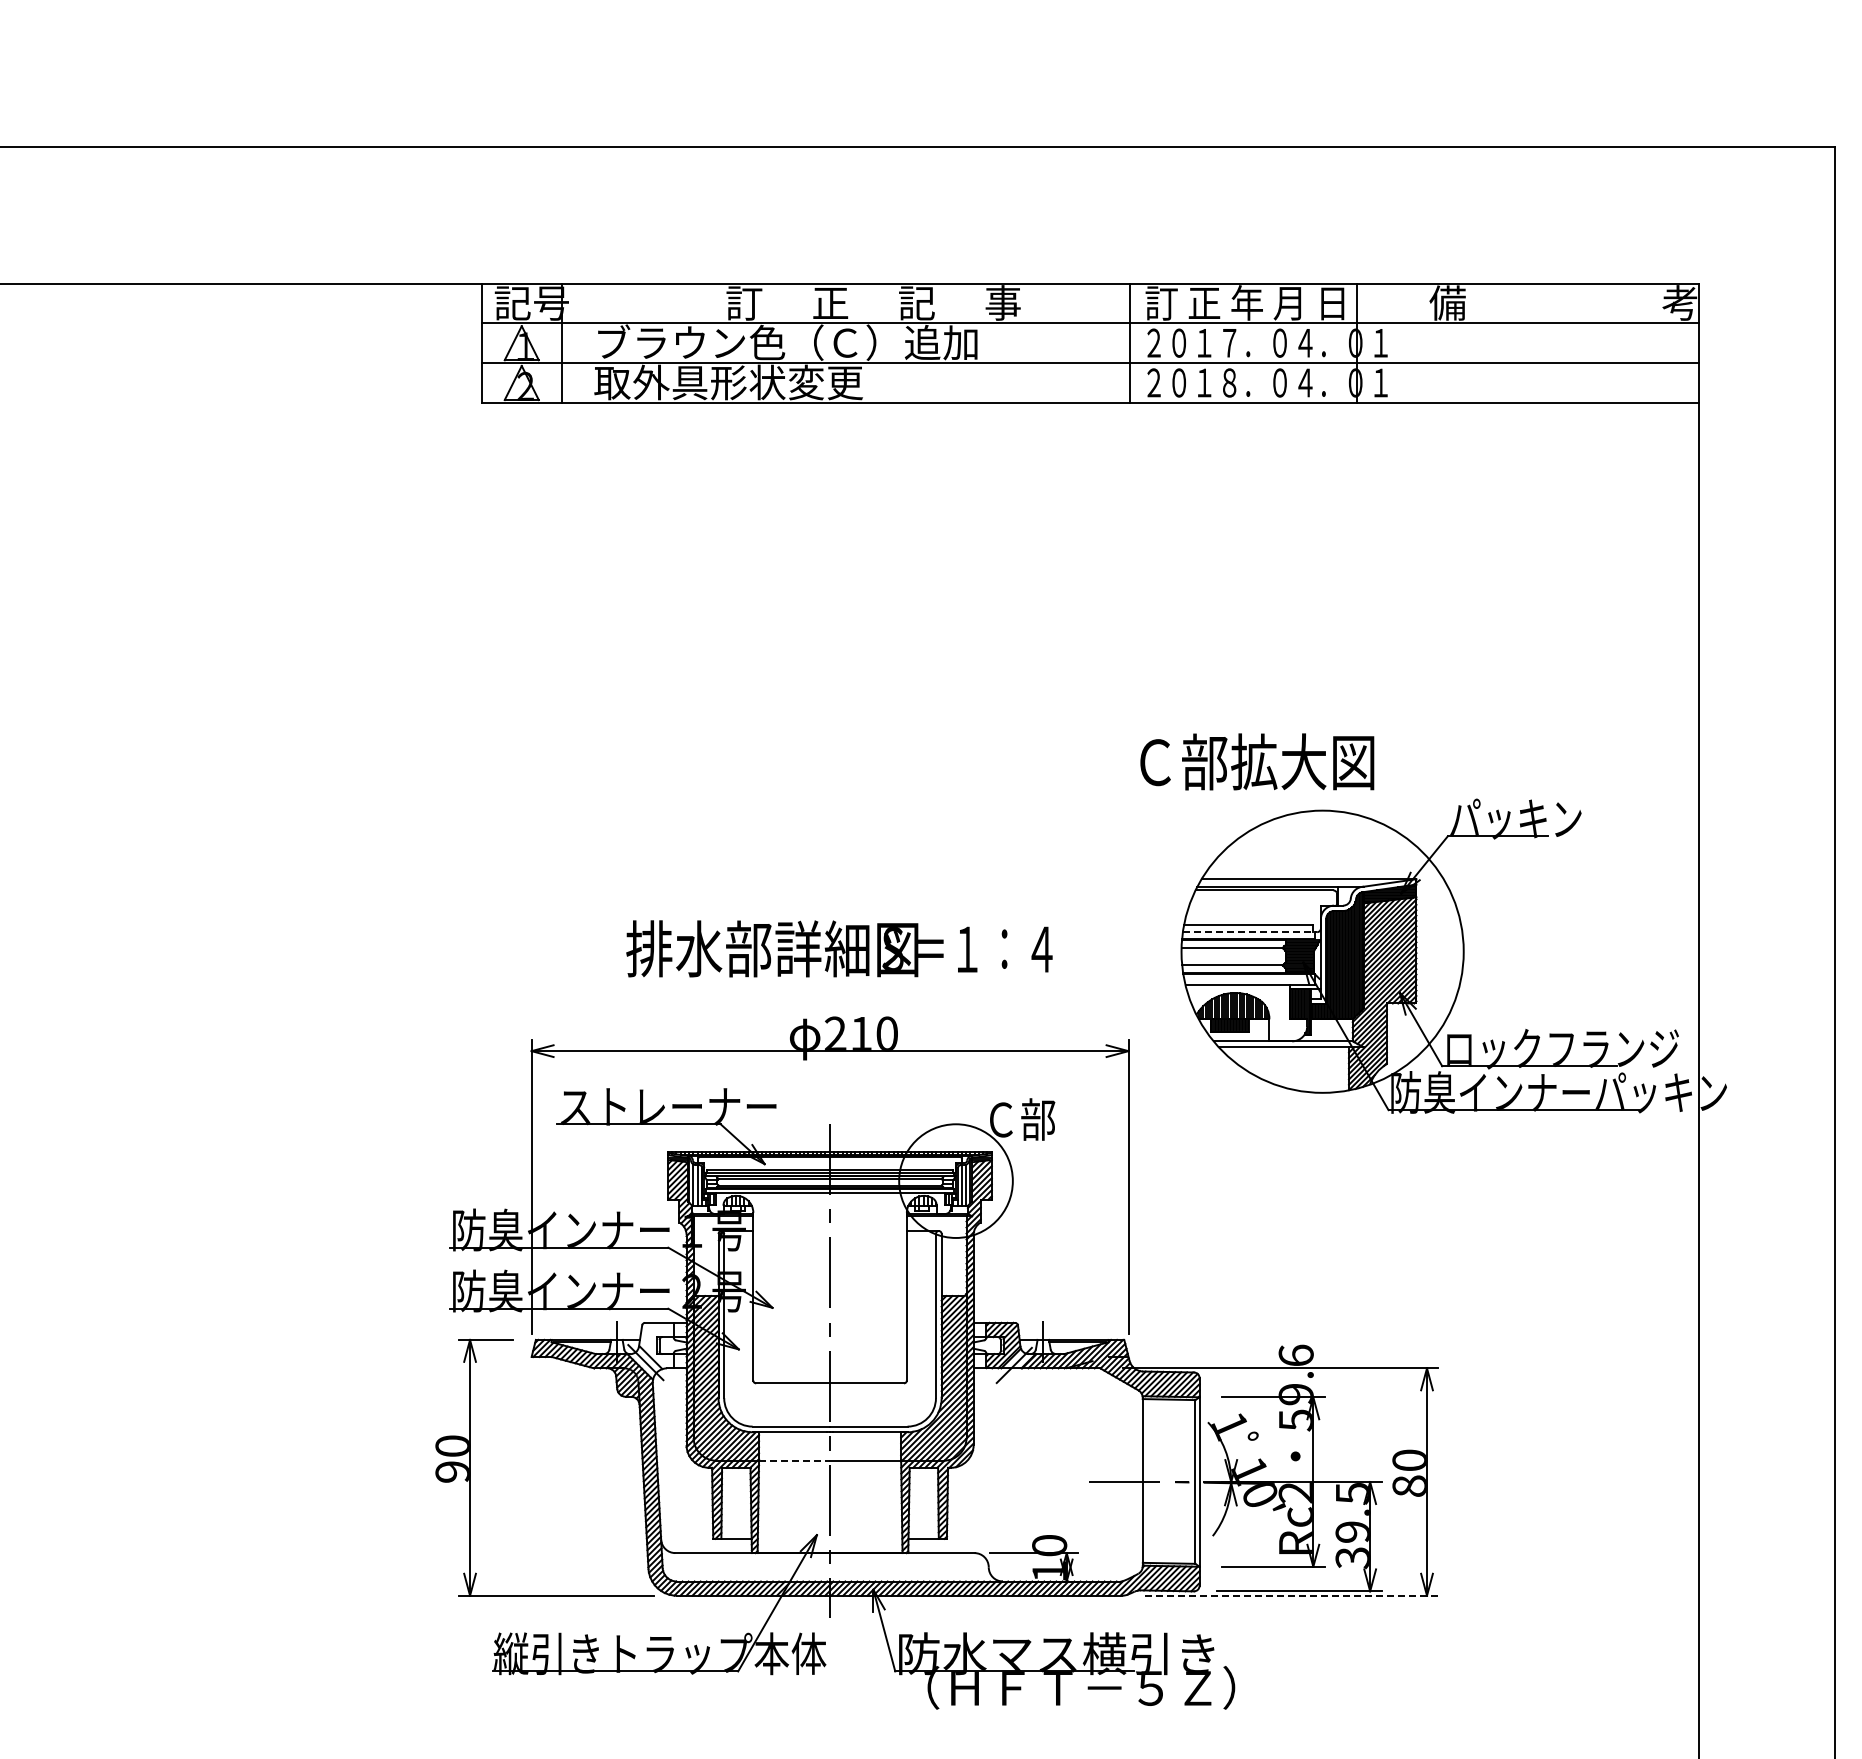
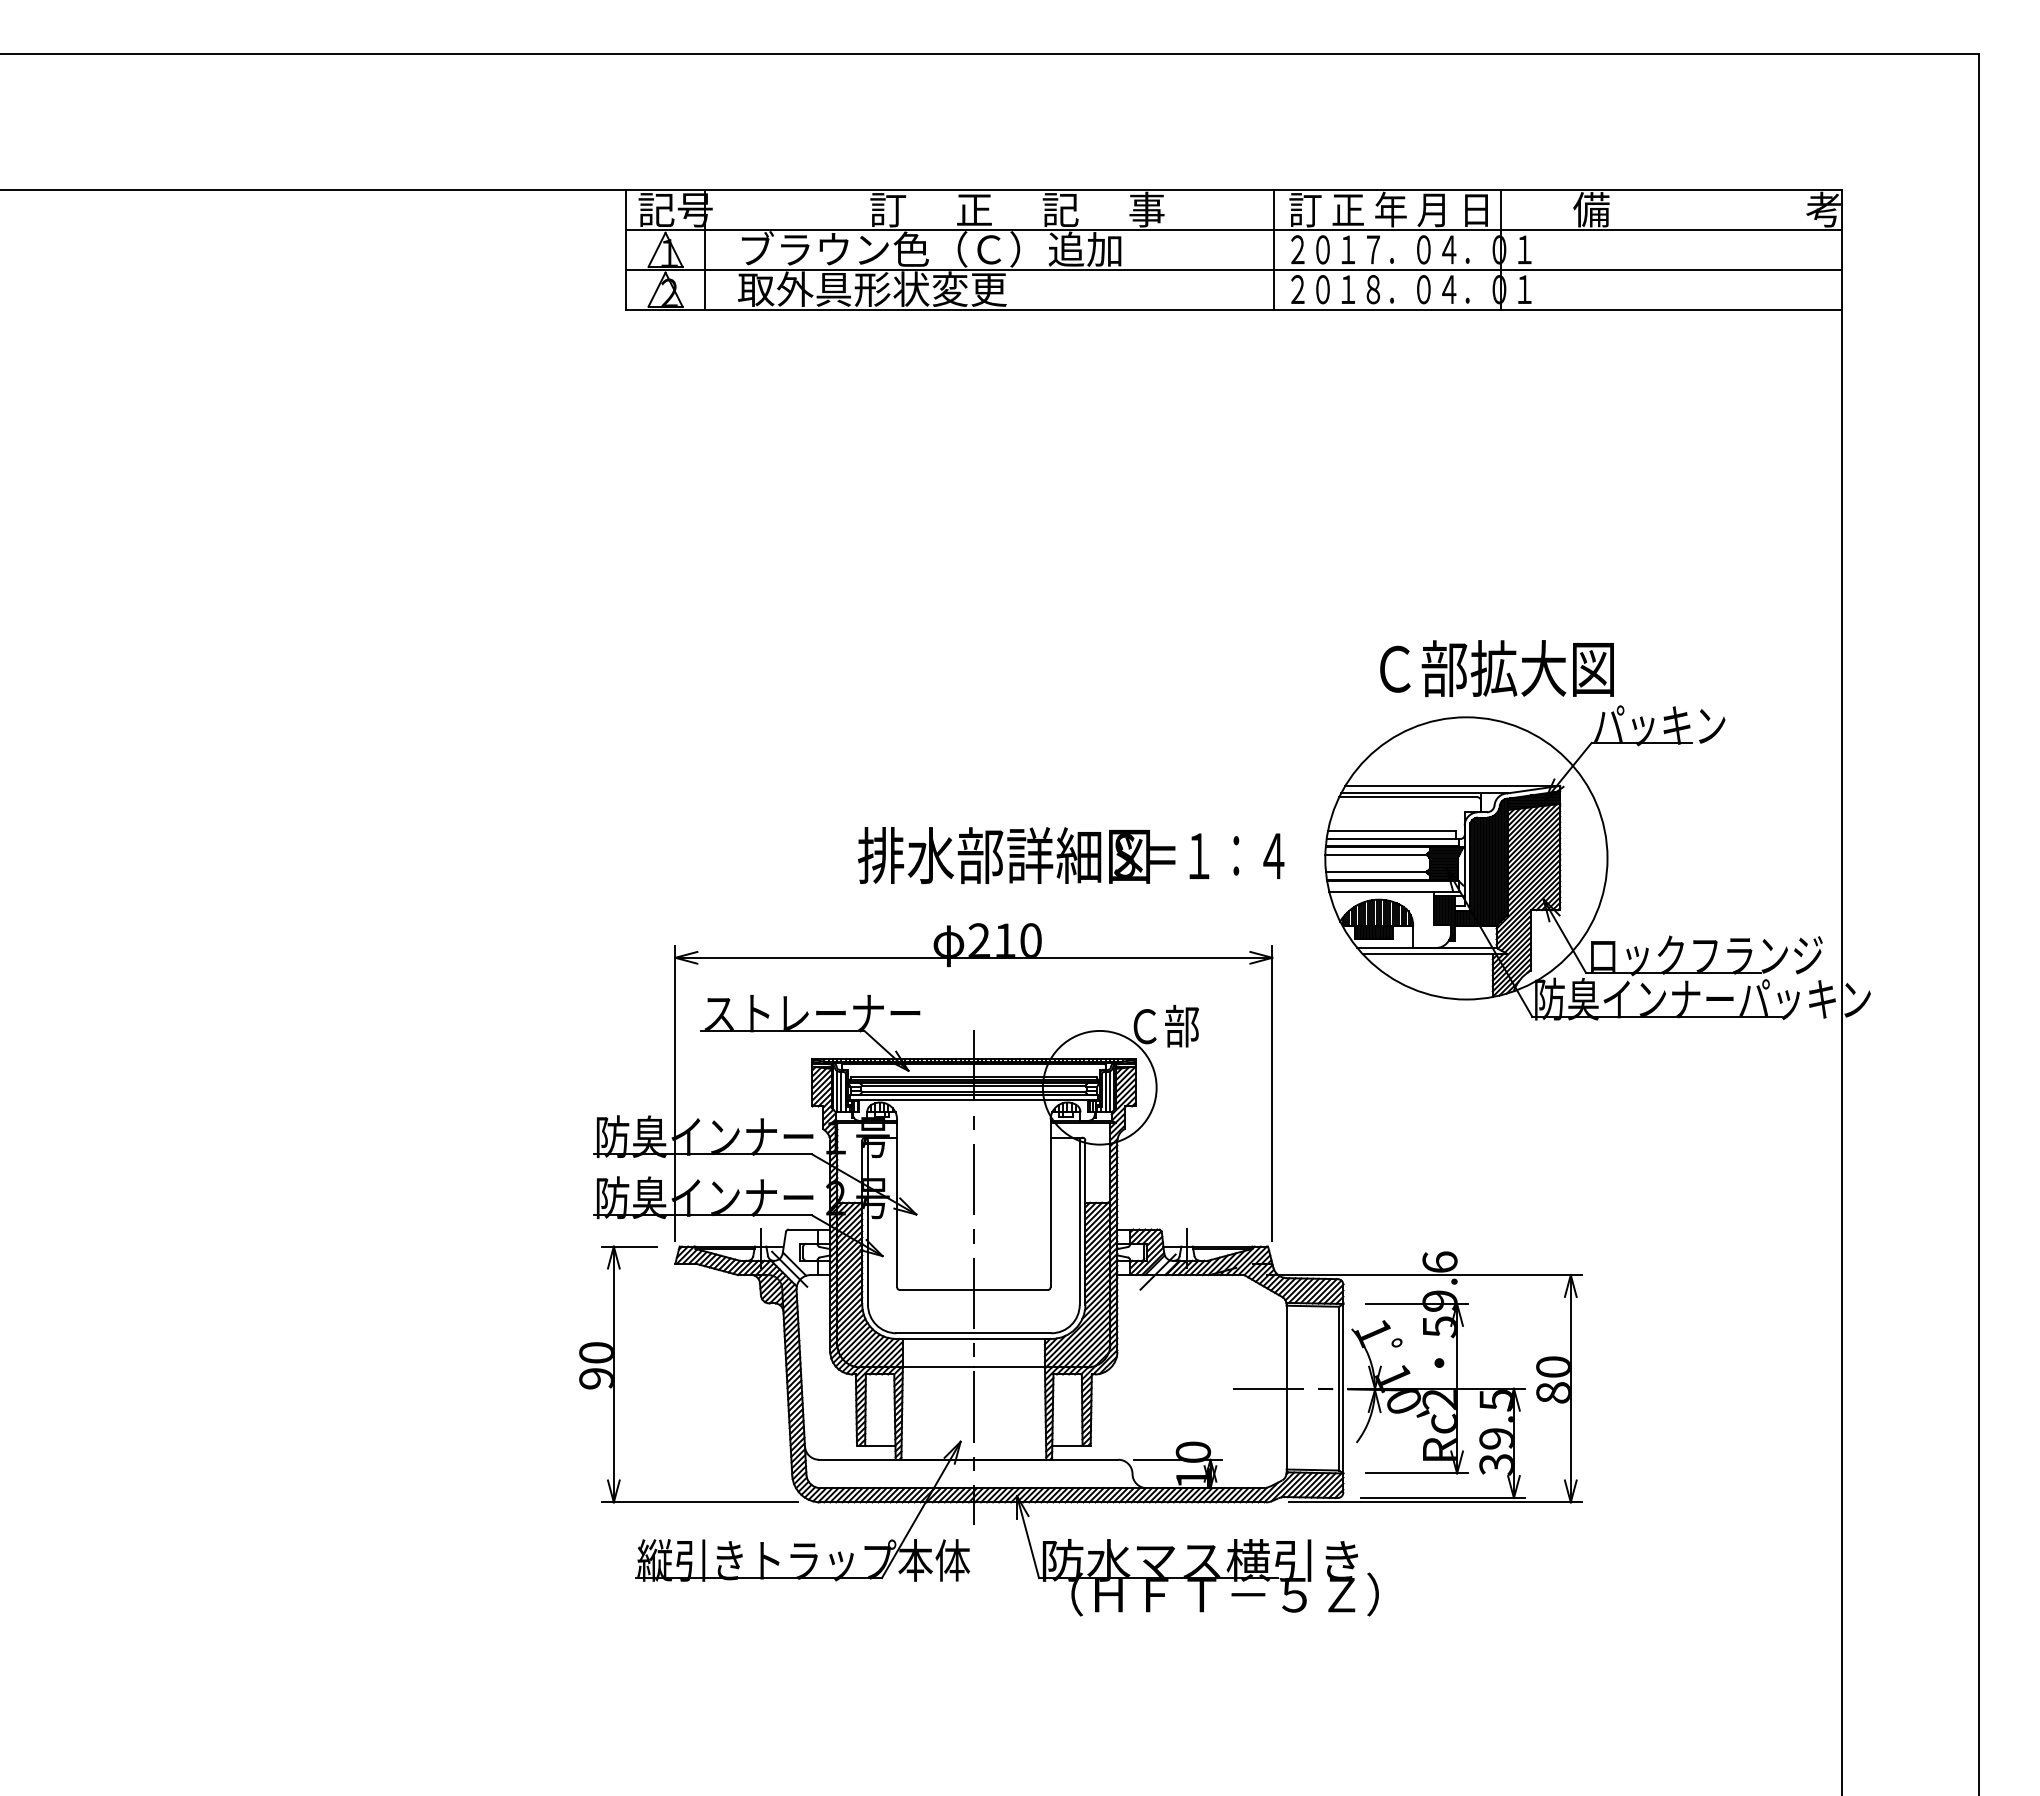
text: (1256, 761) -> (1496, 668), moved
line: (1250, 931) -> (1394, 838), dashed -> solid
text: (839, 948) -> (1071, 855), moved
line: (794, 1460) -> (938, 1367), dashed -> solid
line: (1291, 1595) -> (1435, 1502), dashed -> solid

